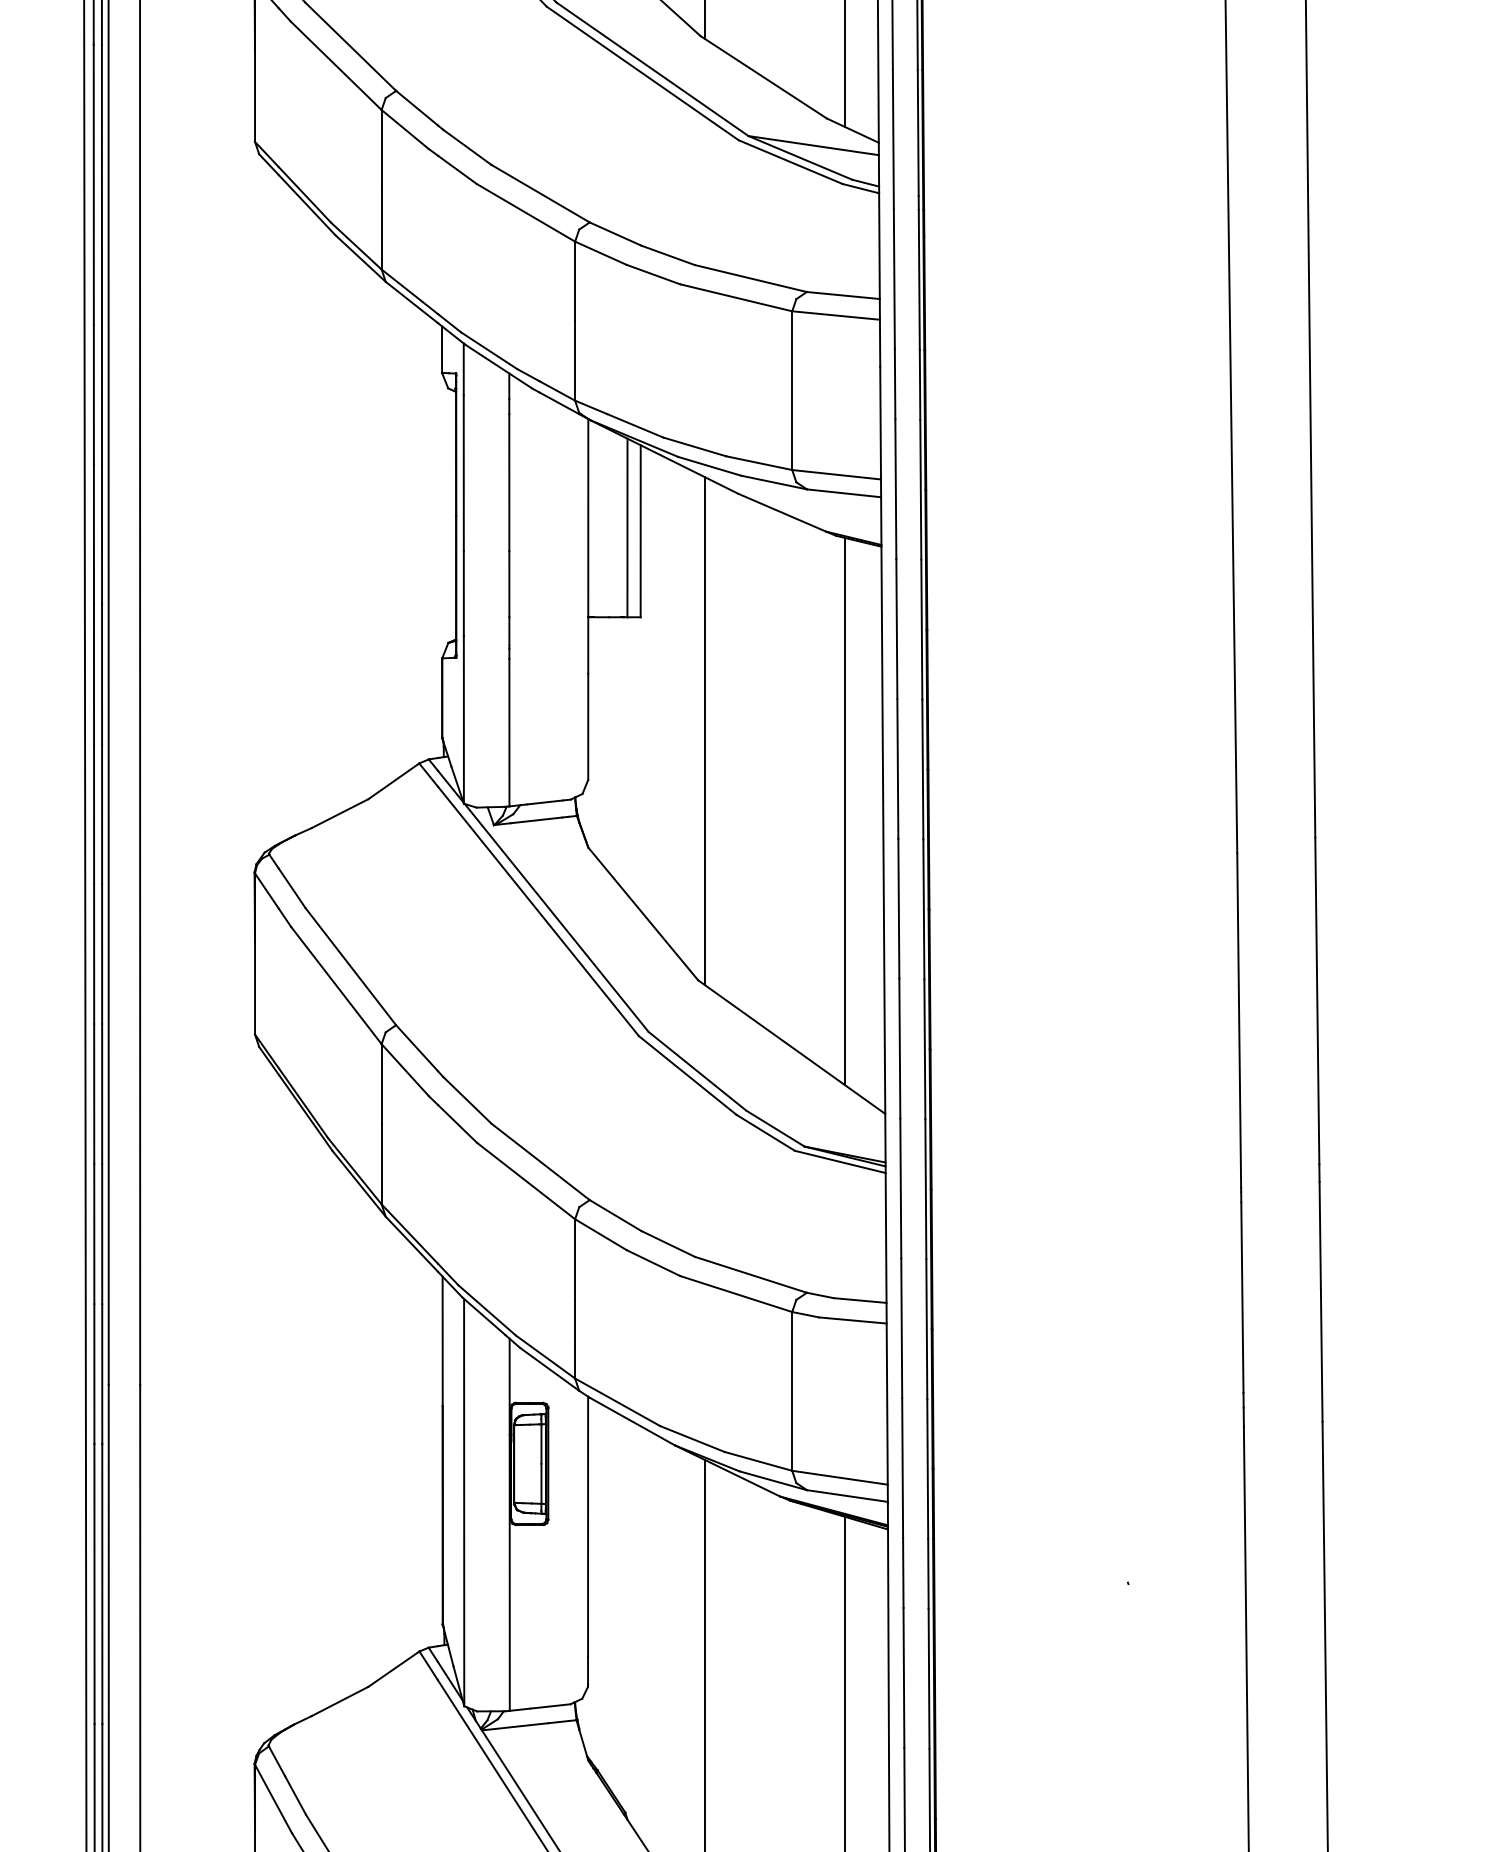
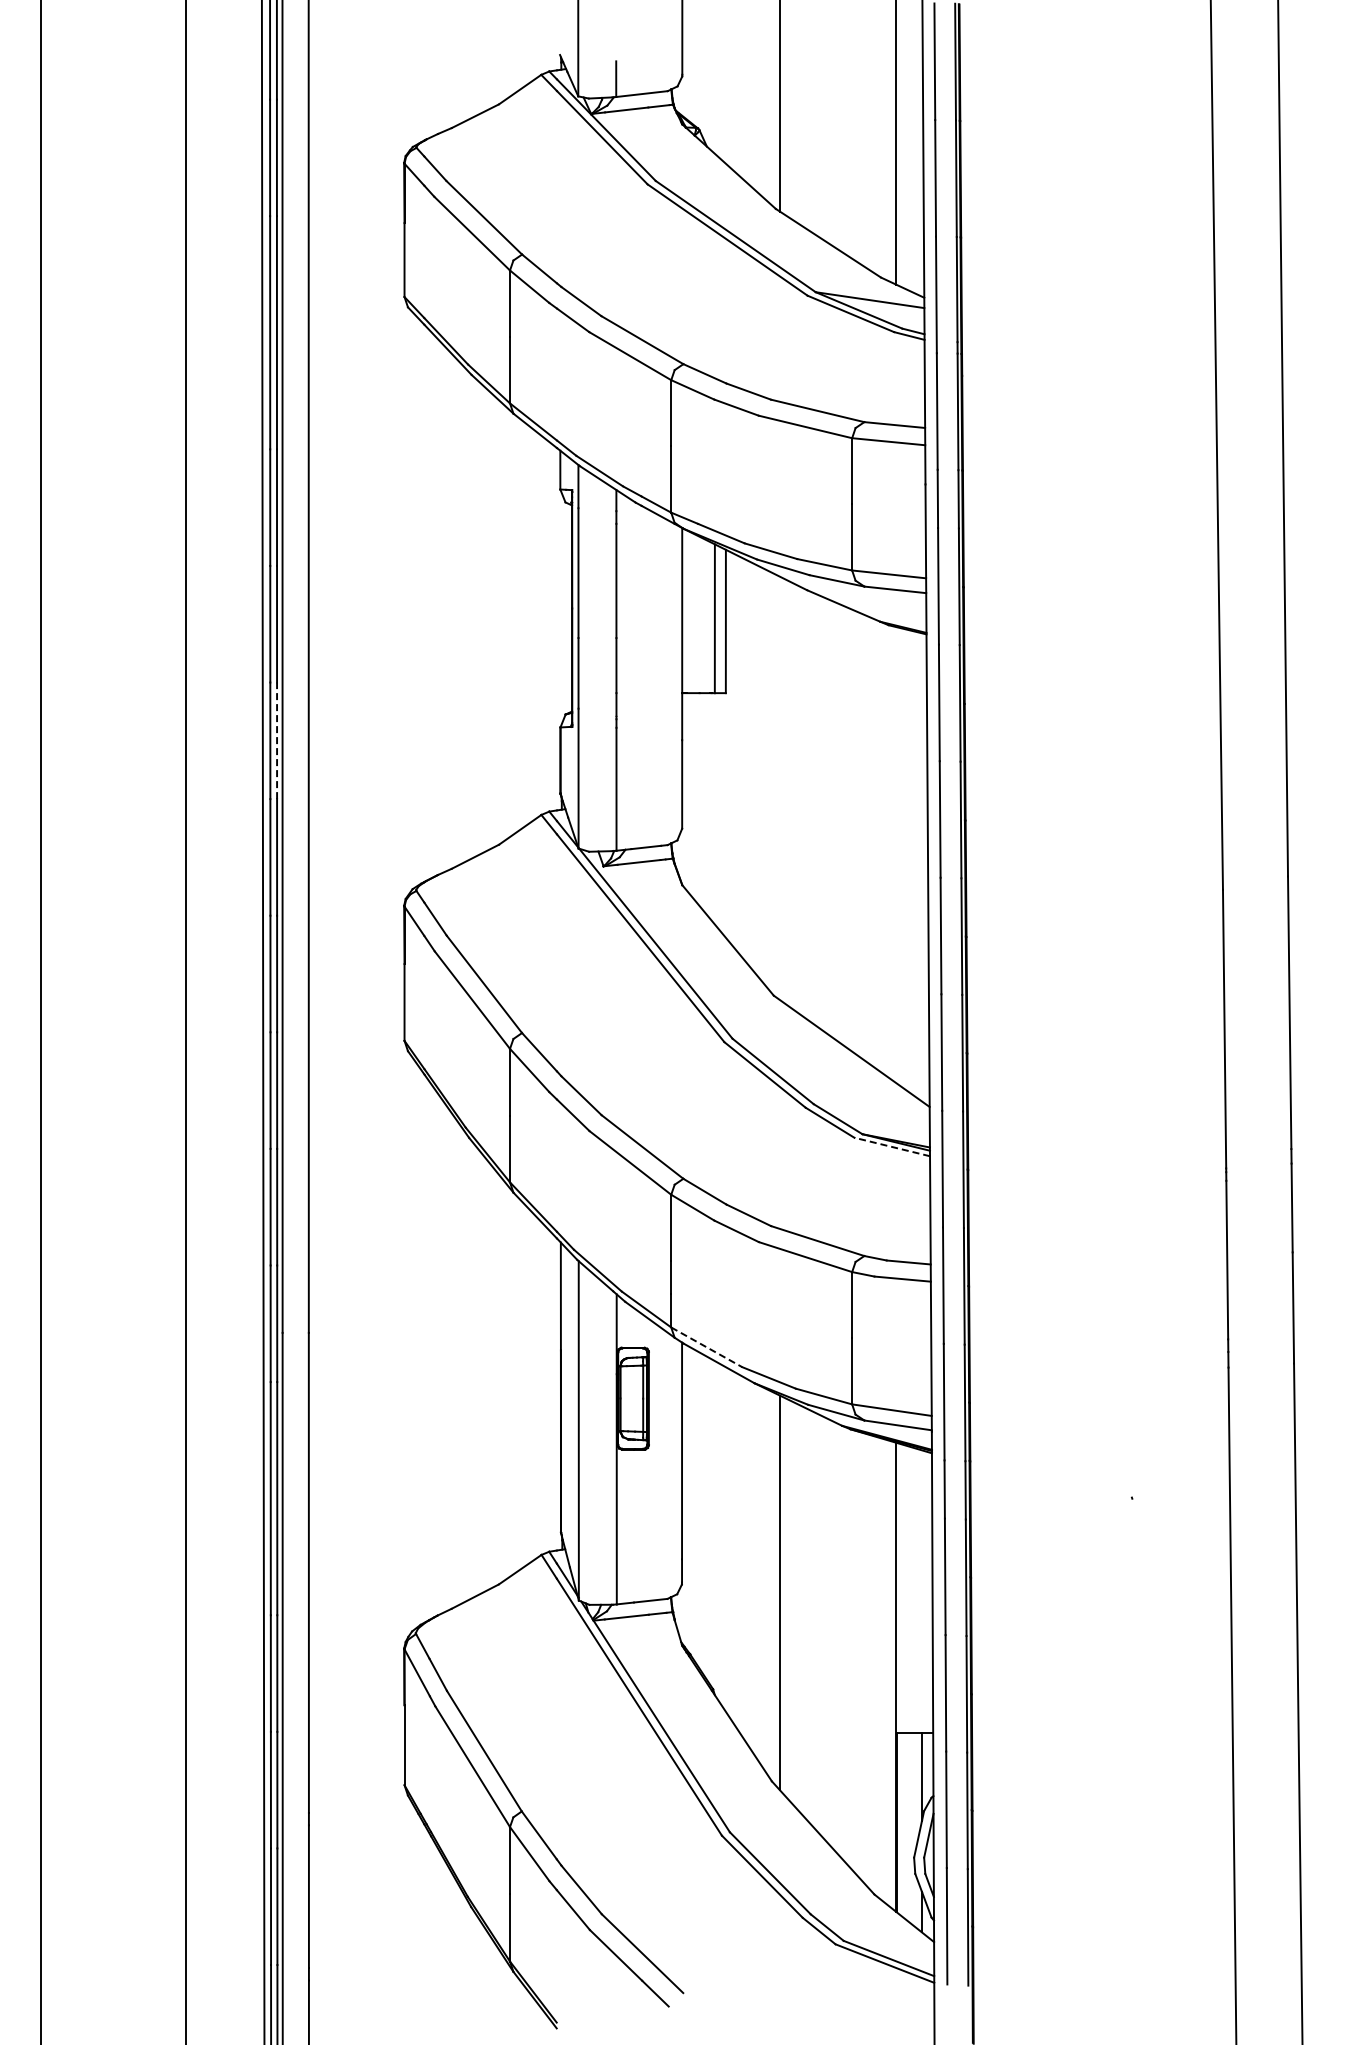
line: (102, 674) -> (277, 740), solid -> dashed
line: (705, 730) -> (779, 787), removed
line: (845, 812) -> (896, 855), removed
line: (840, 1162) -> (892, 1147), solid -> dashed
line: (617, 1402) -> (706, 1347), solid -> dashed

